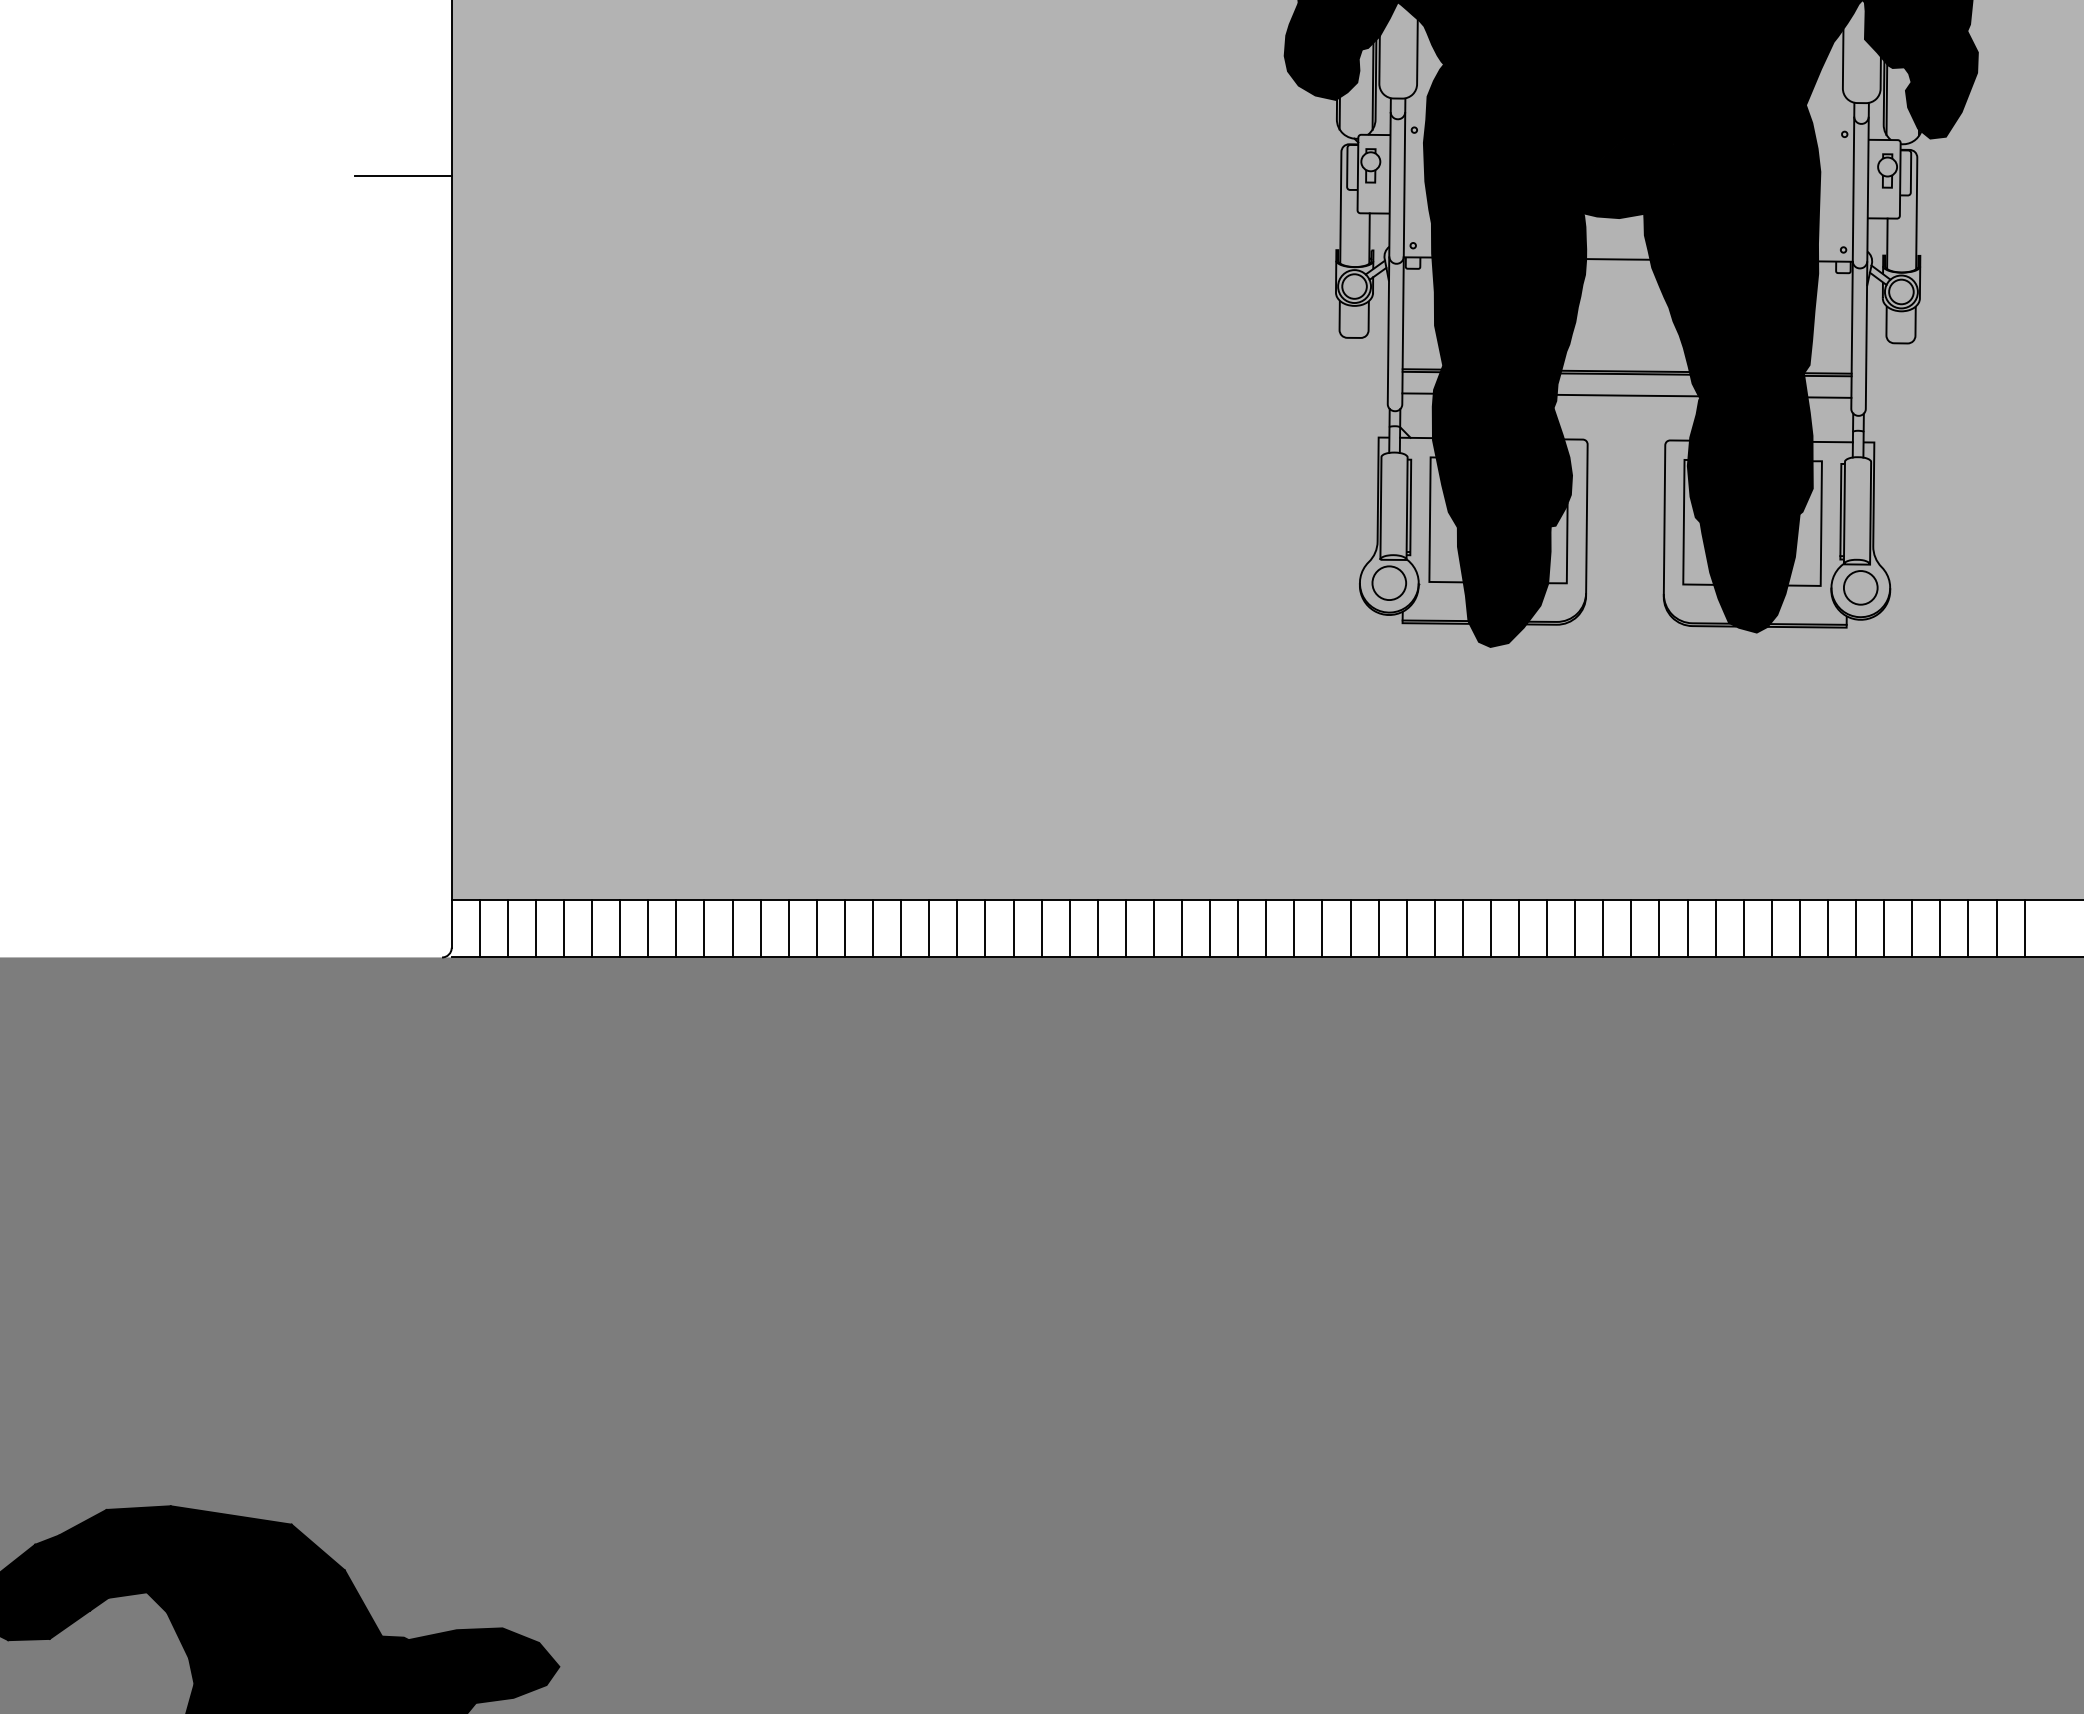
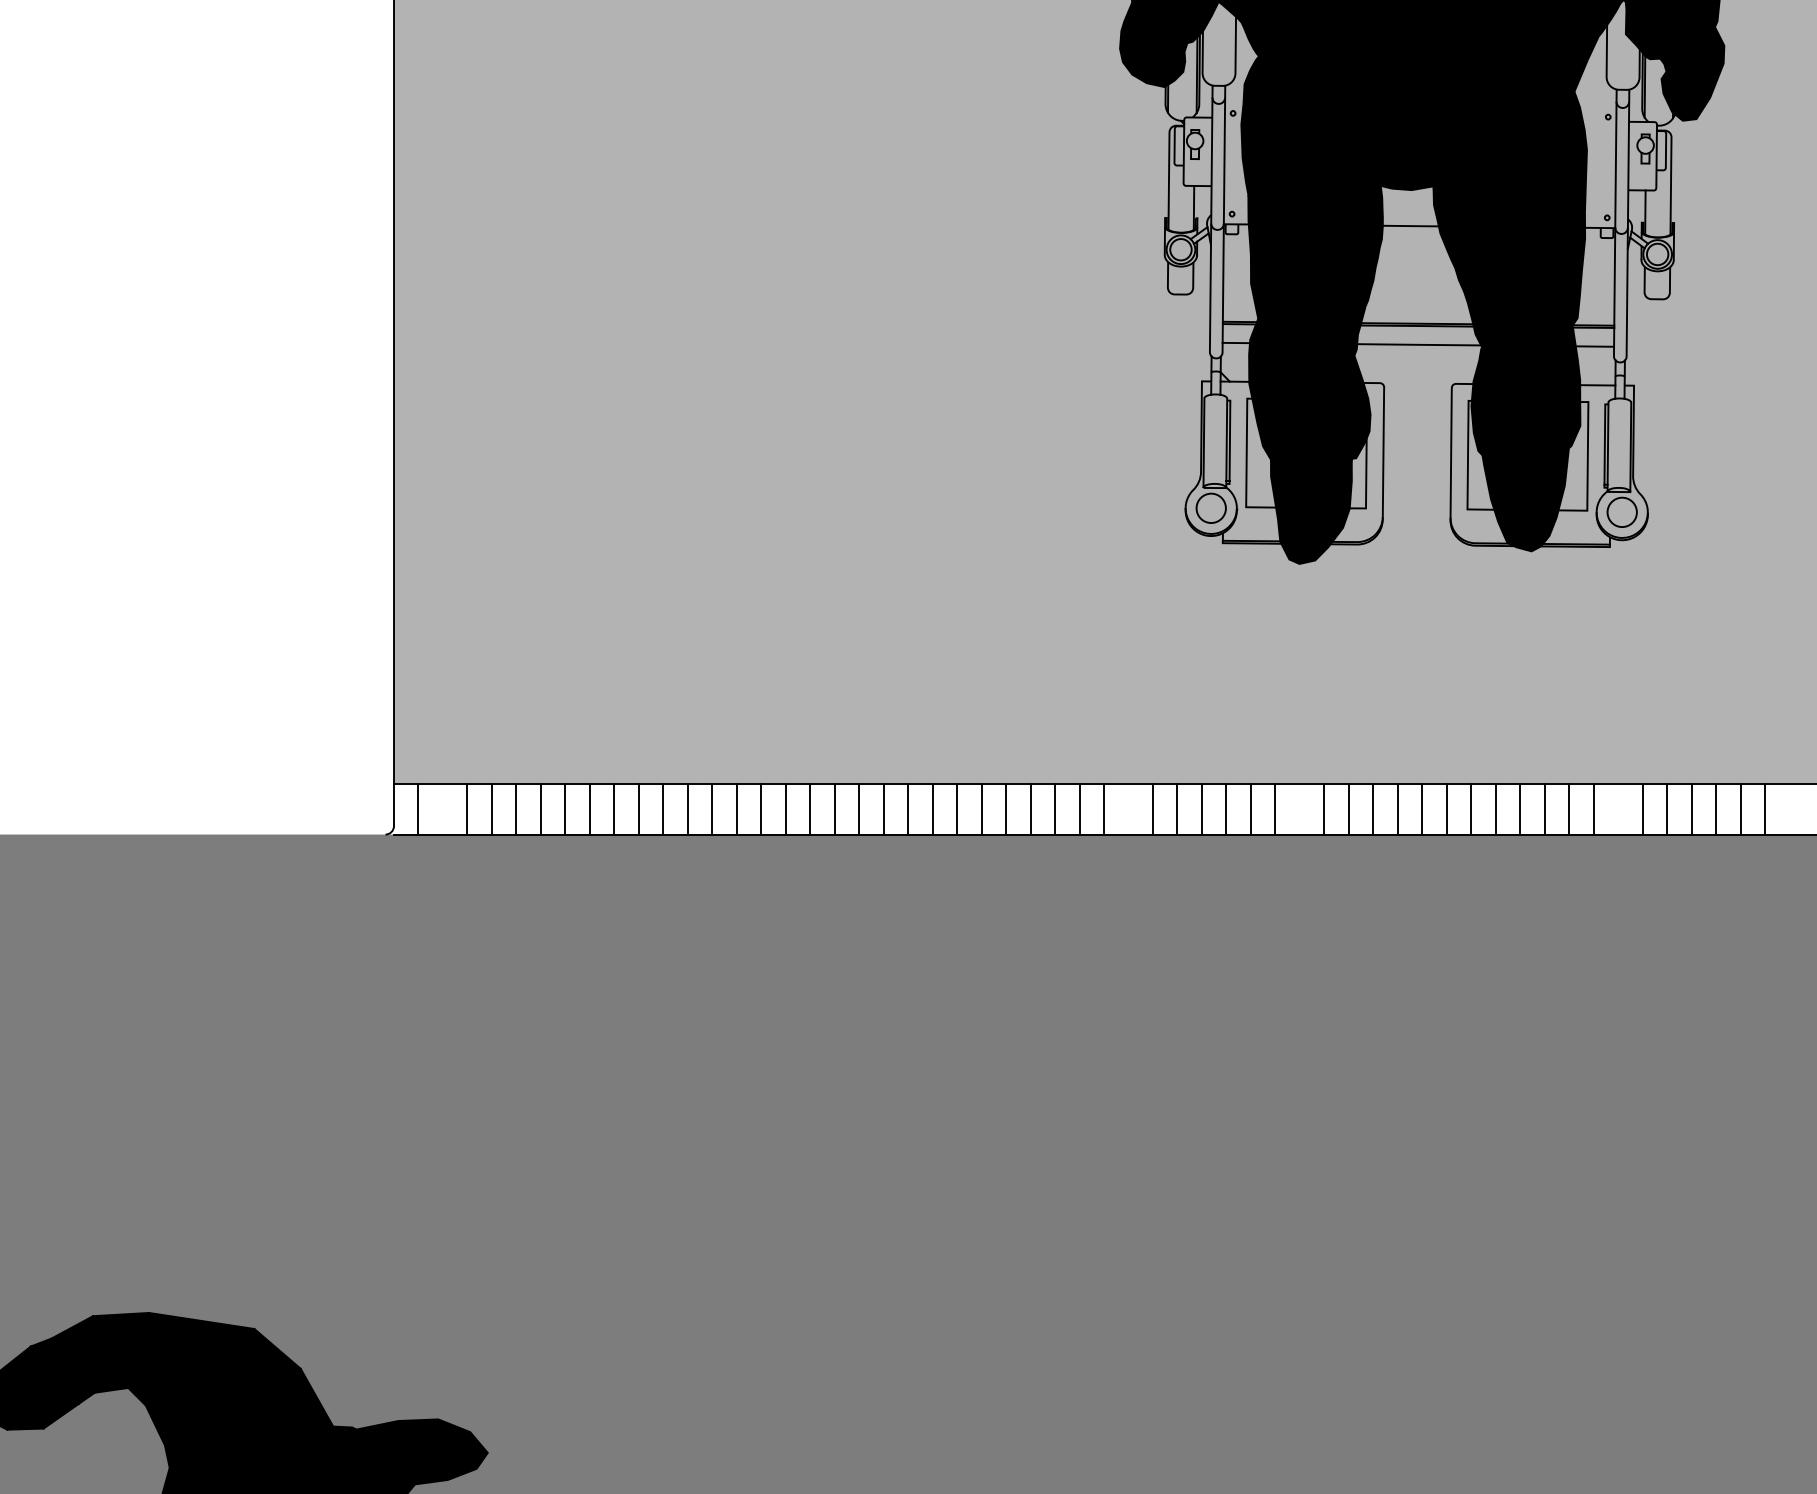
line: (402, 175) -> (351, 152), removed
line: (507, 928) -> (442, 809), removed
line: (1294, 928) -> (1128, 809), removed
line: (1490, 928) -> (1299, 809), removed
line: (1856, 928) -> (1618, 809), removed

